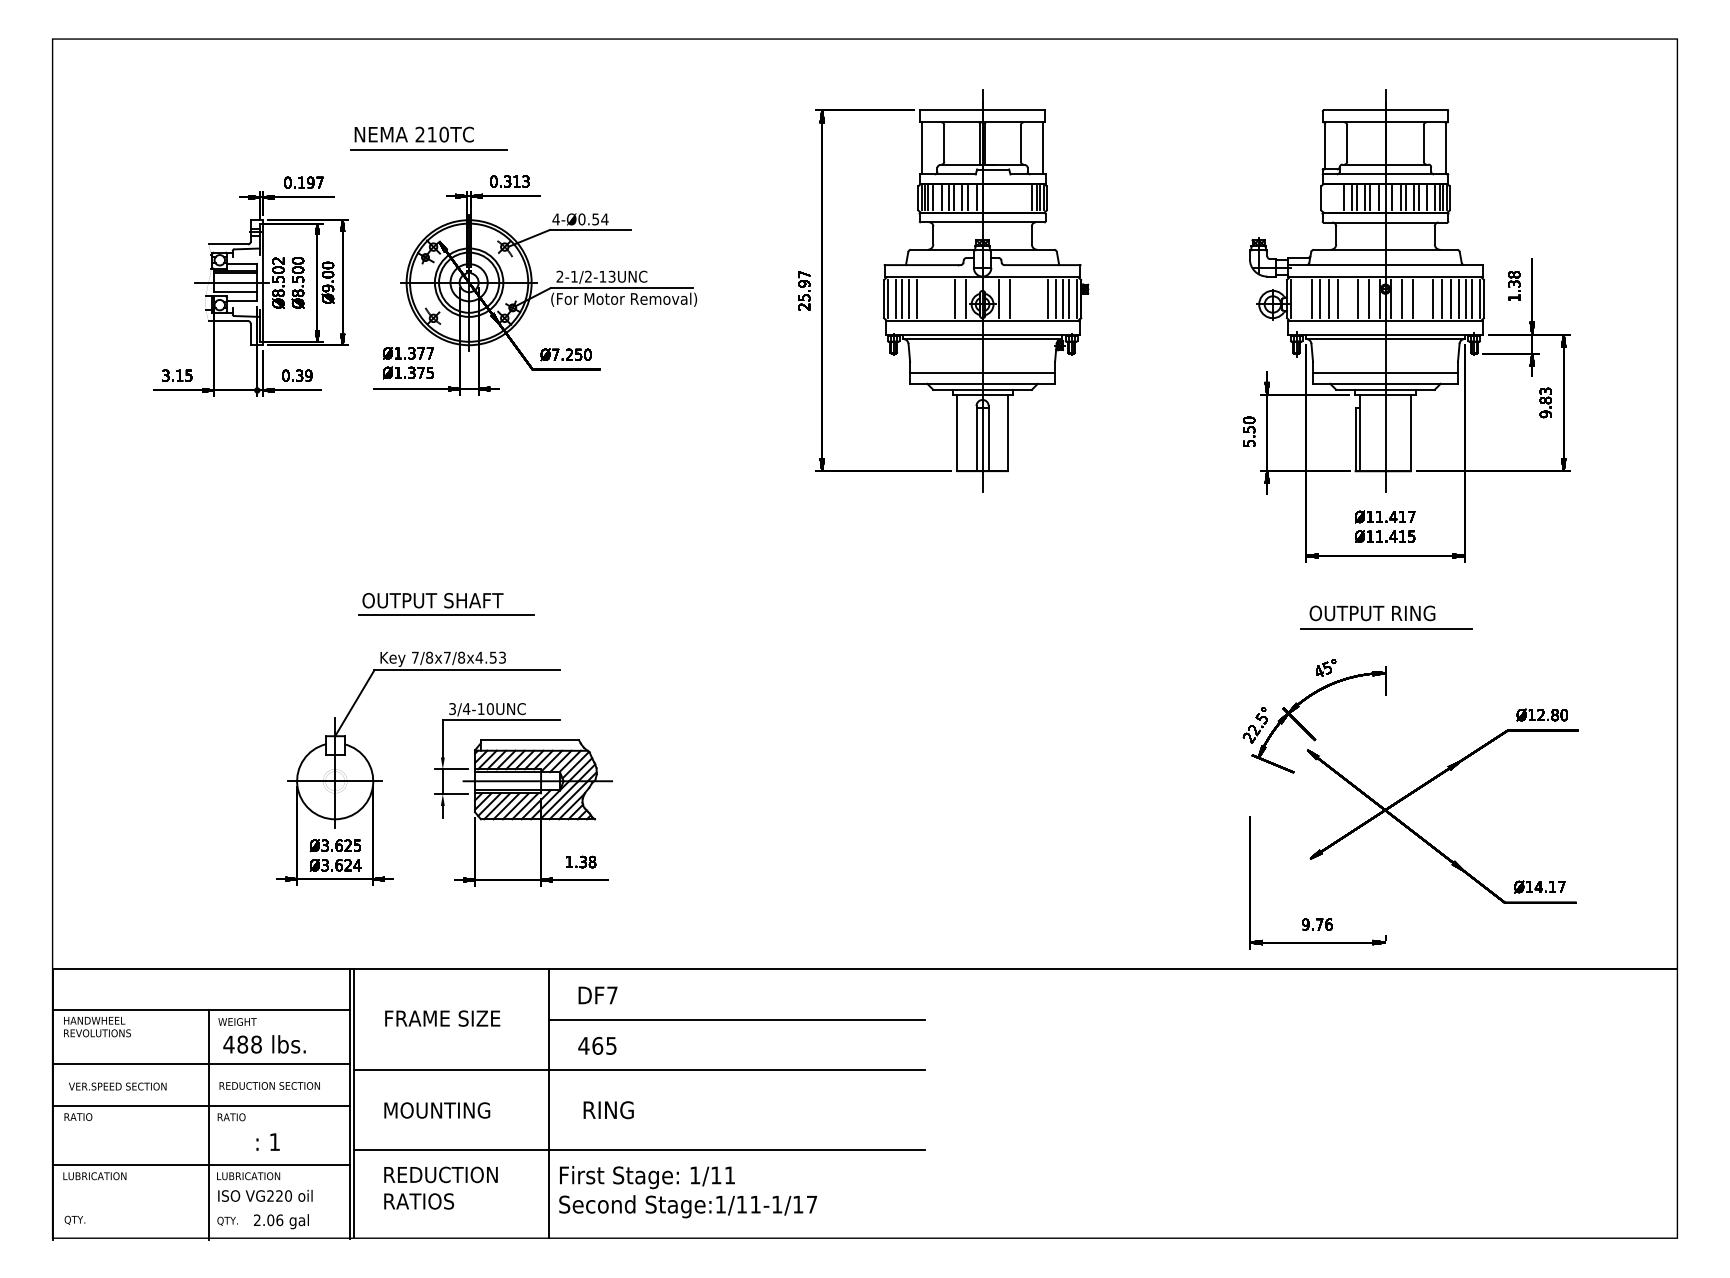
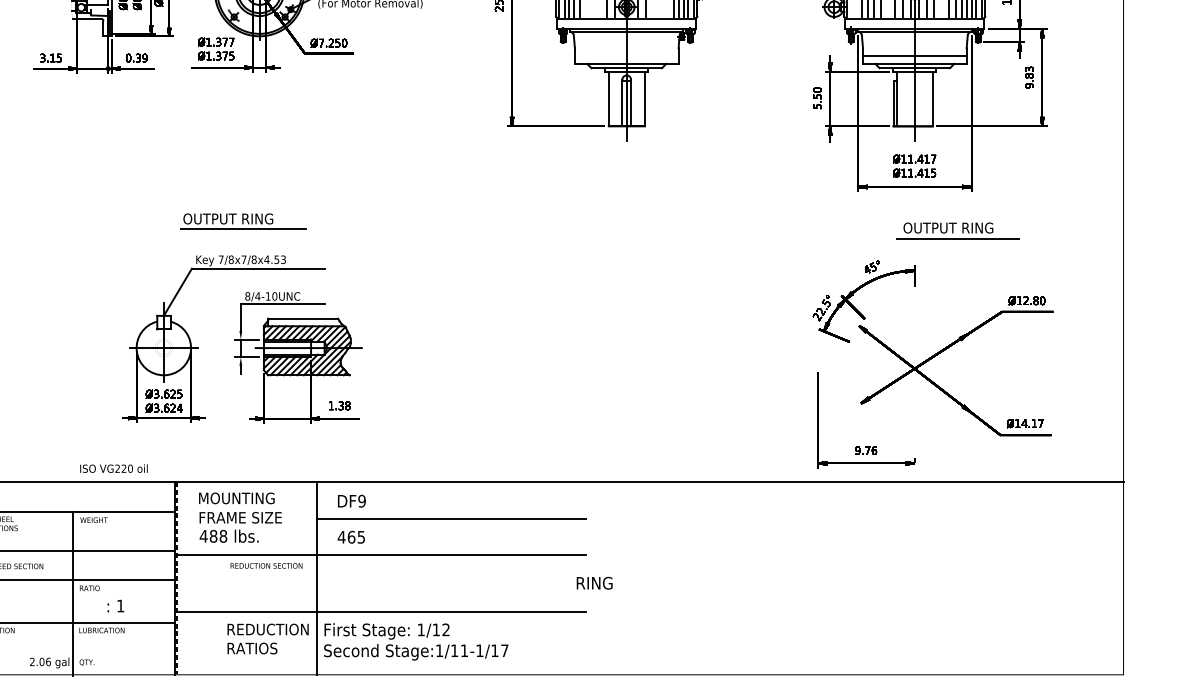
line: (982, 372) -> (626, 55), removed
text: (473, 600) -> (262, 218), OUTPUT SHAFT -> OUTPUT RING
part: (1386, 617) -> (958, 230), moved
text: (452, 708) -> (247, 296), 3/4-10UNC -> 8/4-10UNC
text: (612, 995) -> (362, 501), DF7 -> DF9
text: (264, 1044) -> (229, 536), moved
text: (269, 1085) -> (266, 565), moved
line: (354, 1103) -> (177, 578), solid -> dashed
text: (437, 1110) -> (237, 498), moved
text: (608, 1110) -> (594, 583), moved
text: (729, 1175) -> (445, 629), 1/11 -> 1/12
text: (440, 1187) -> (267, 638), moved
text: (265, 1195) -> (114, 468), moved
text: (281, 1221) -> (49, 662), moved

